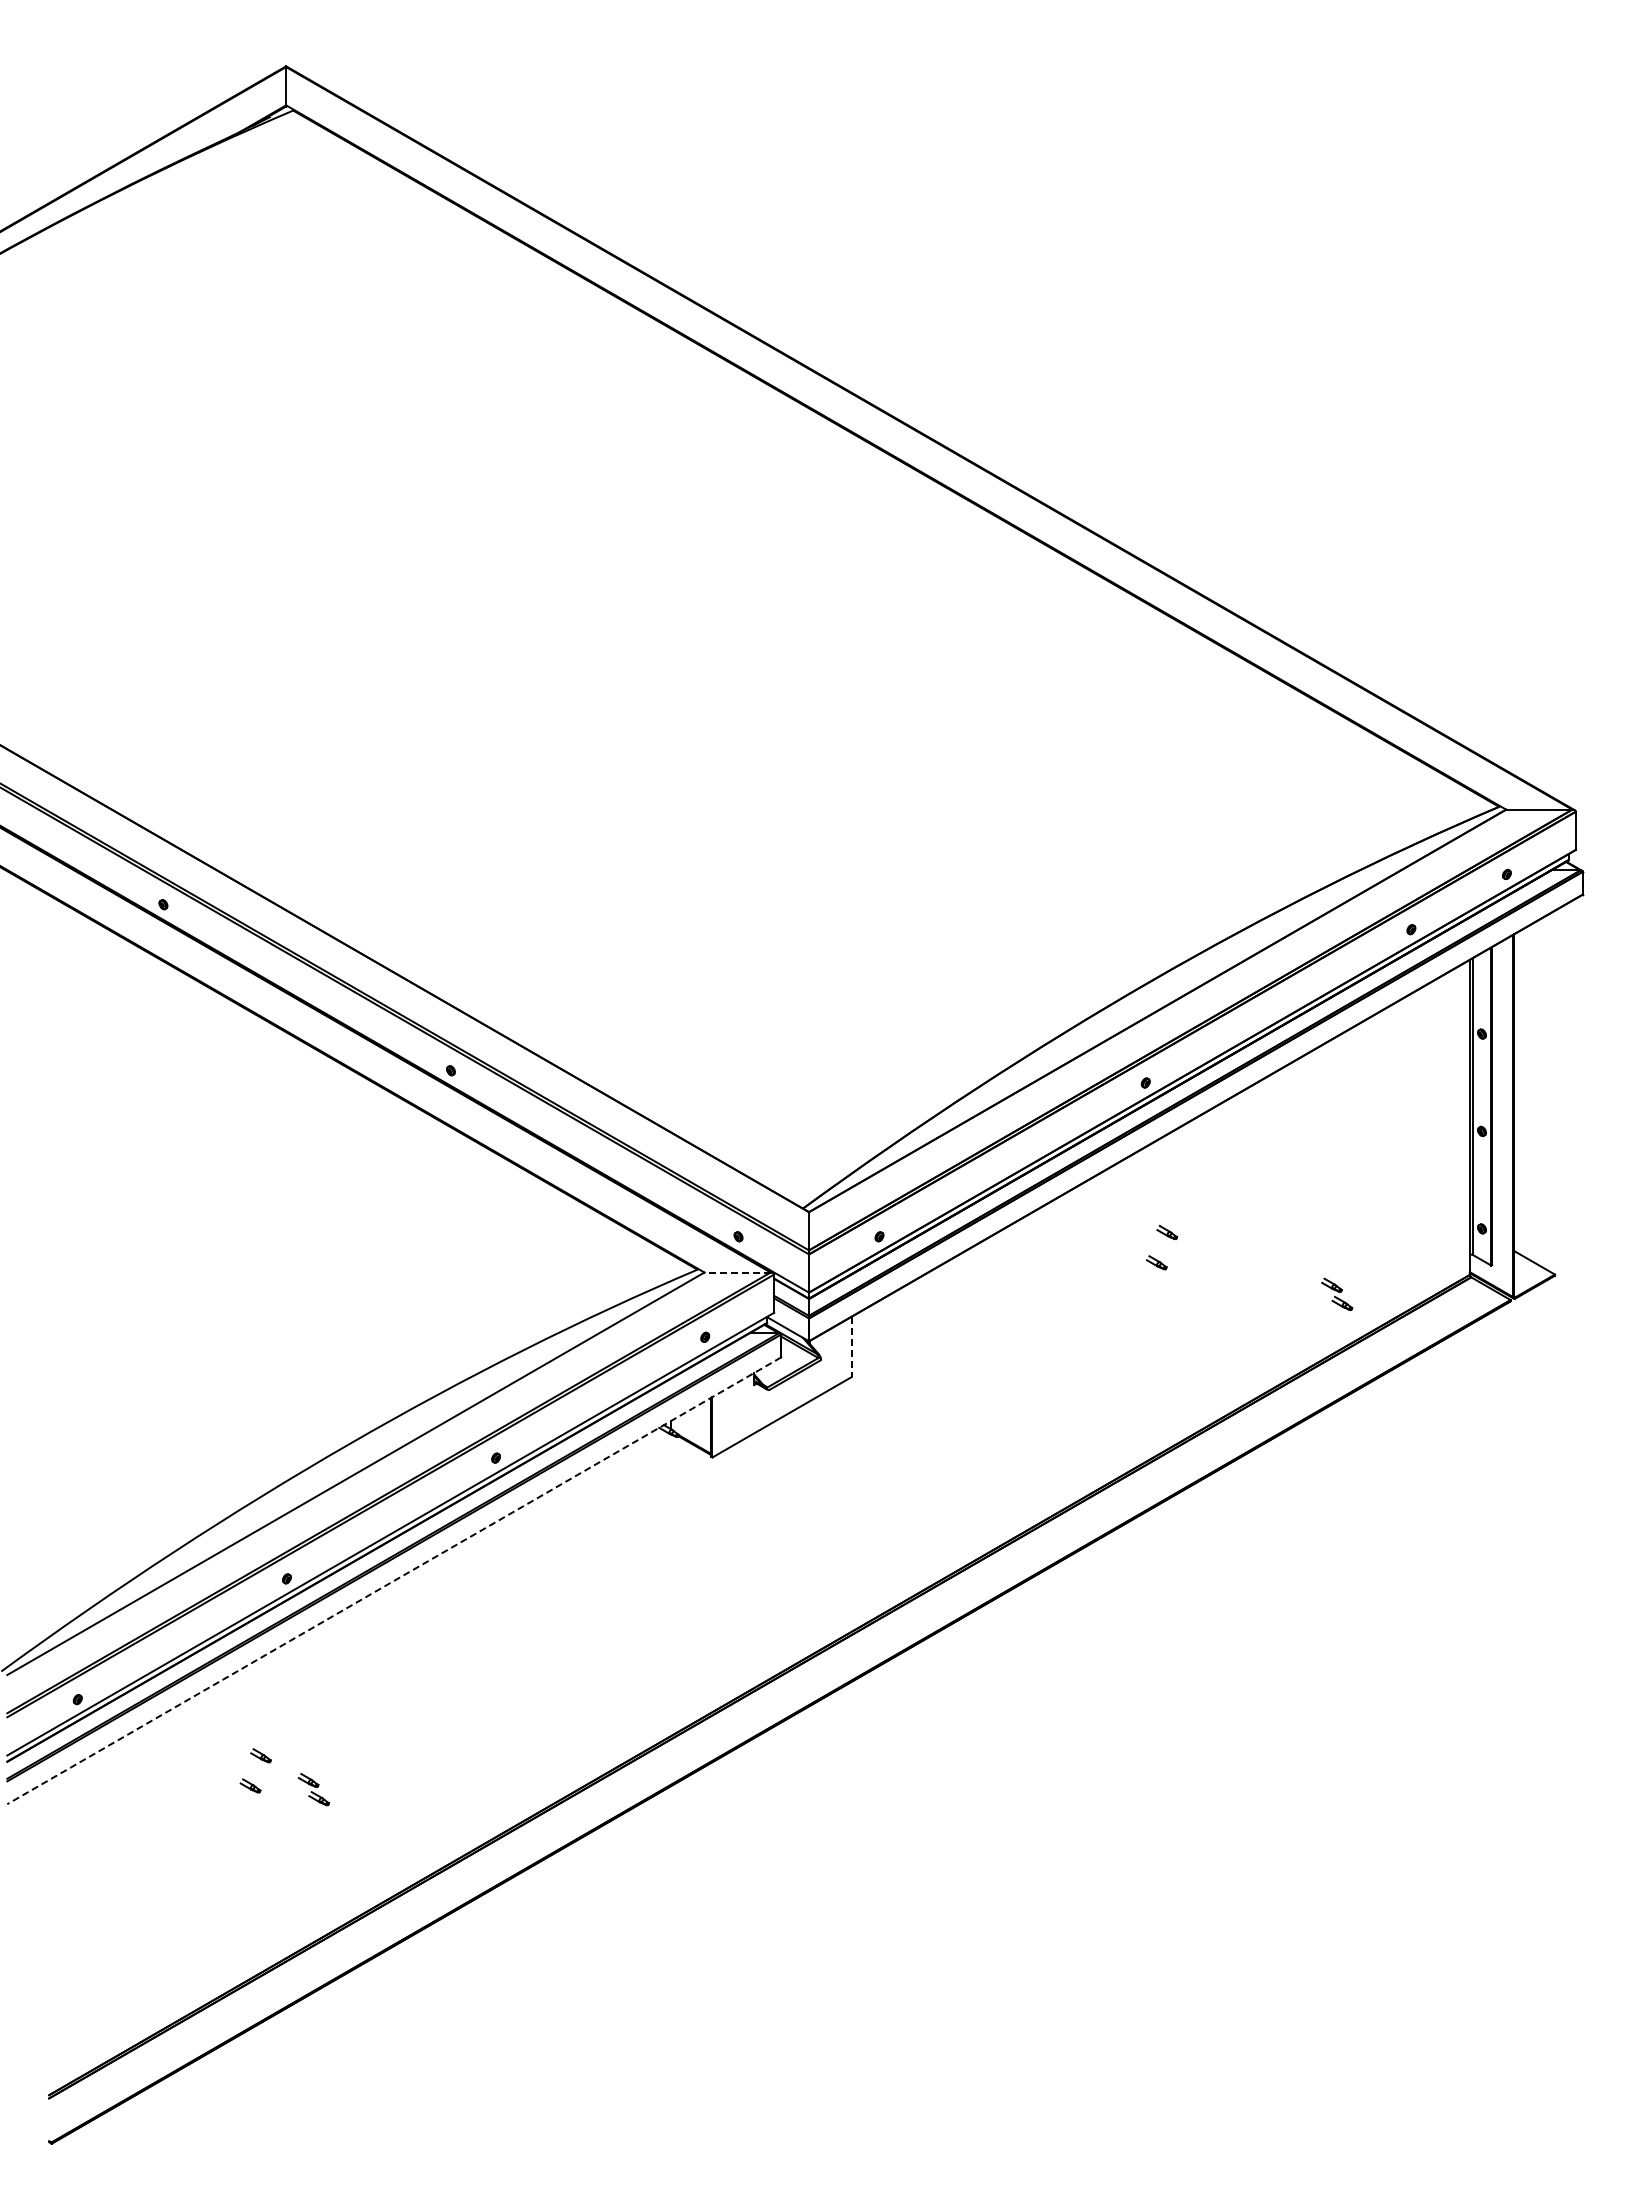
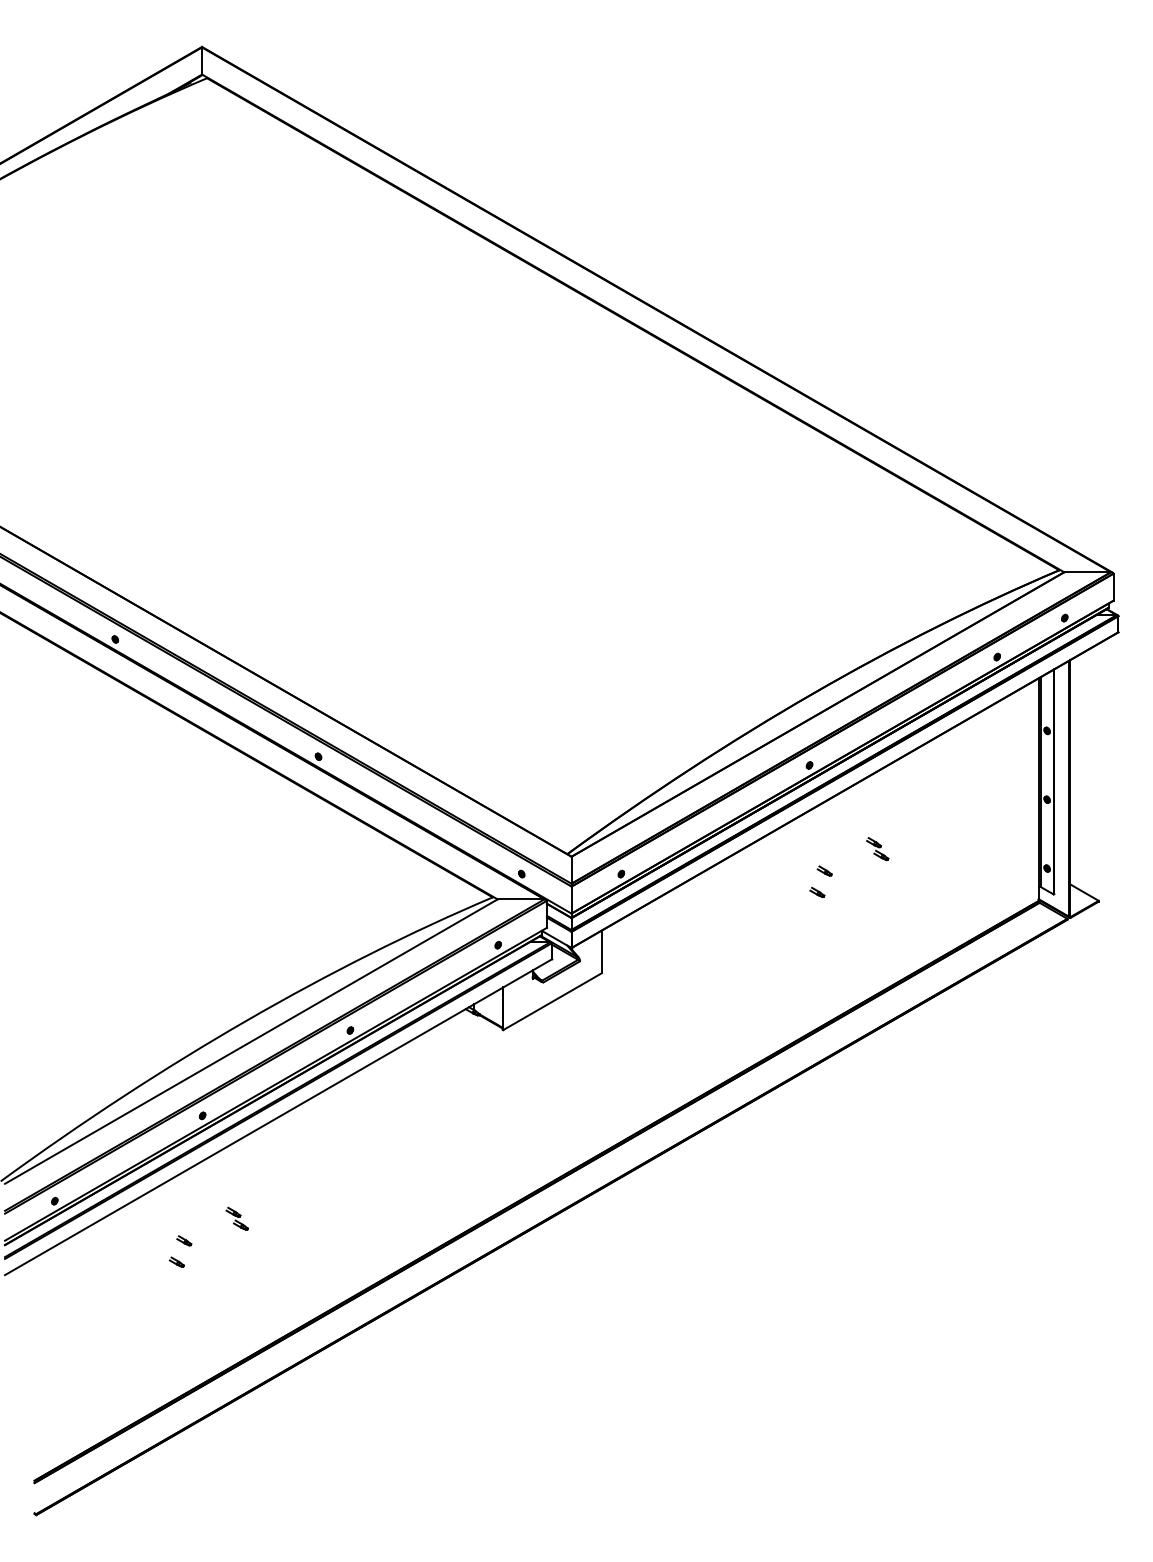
line: (737, 1272) -> (521, 899), dashed -> solid
part: (1337, 1293) -> (877, 848), moved
line: (851, 1347) -> (601, 952), dashed -> solid
line: (394, 1580) -> (278, 1117), dashed -> solid
part: (313, 1789) -> (236, 1218), moved

